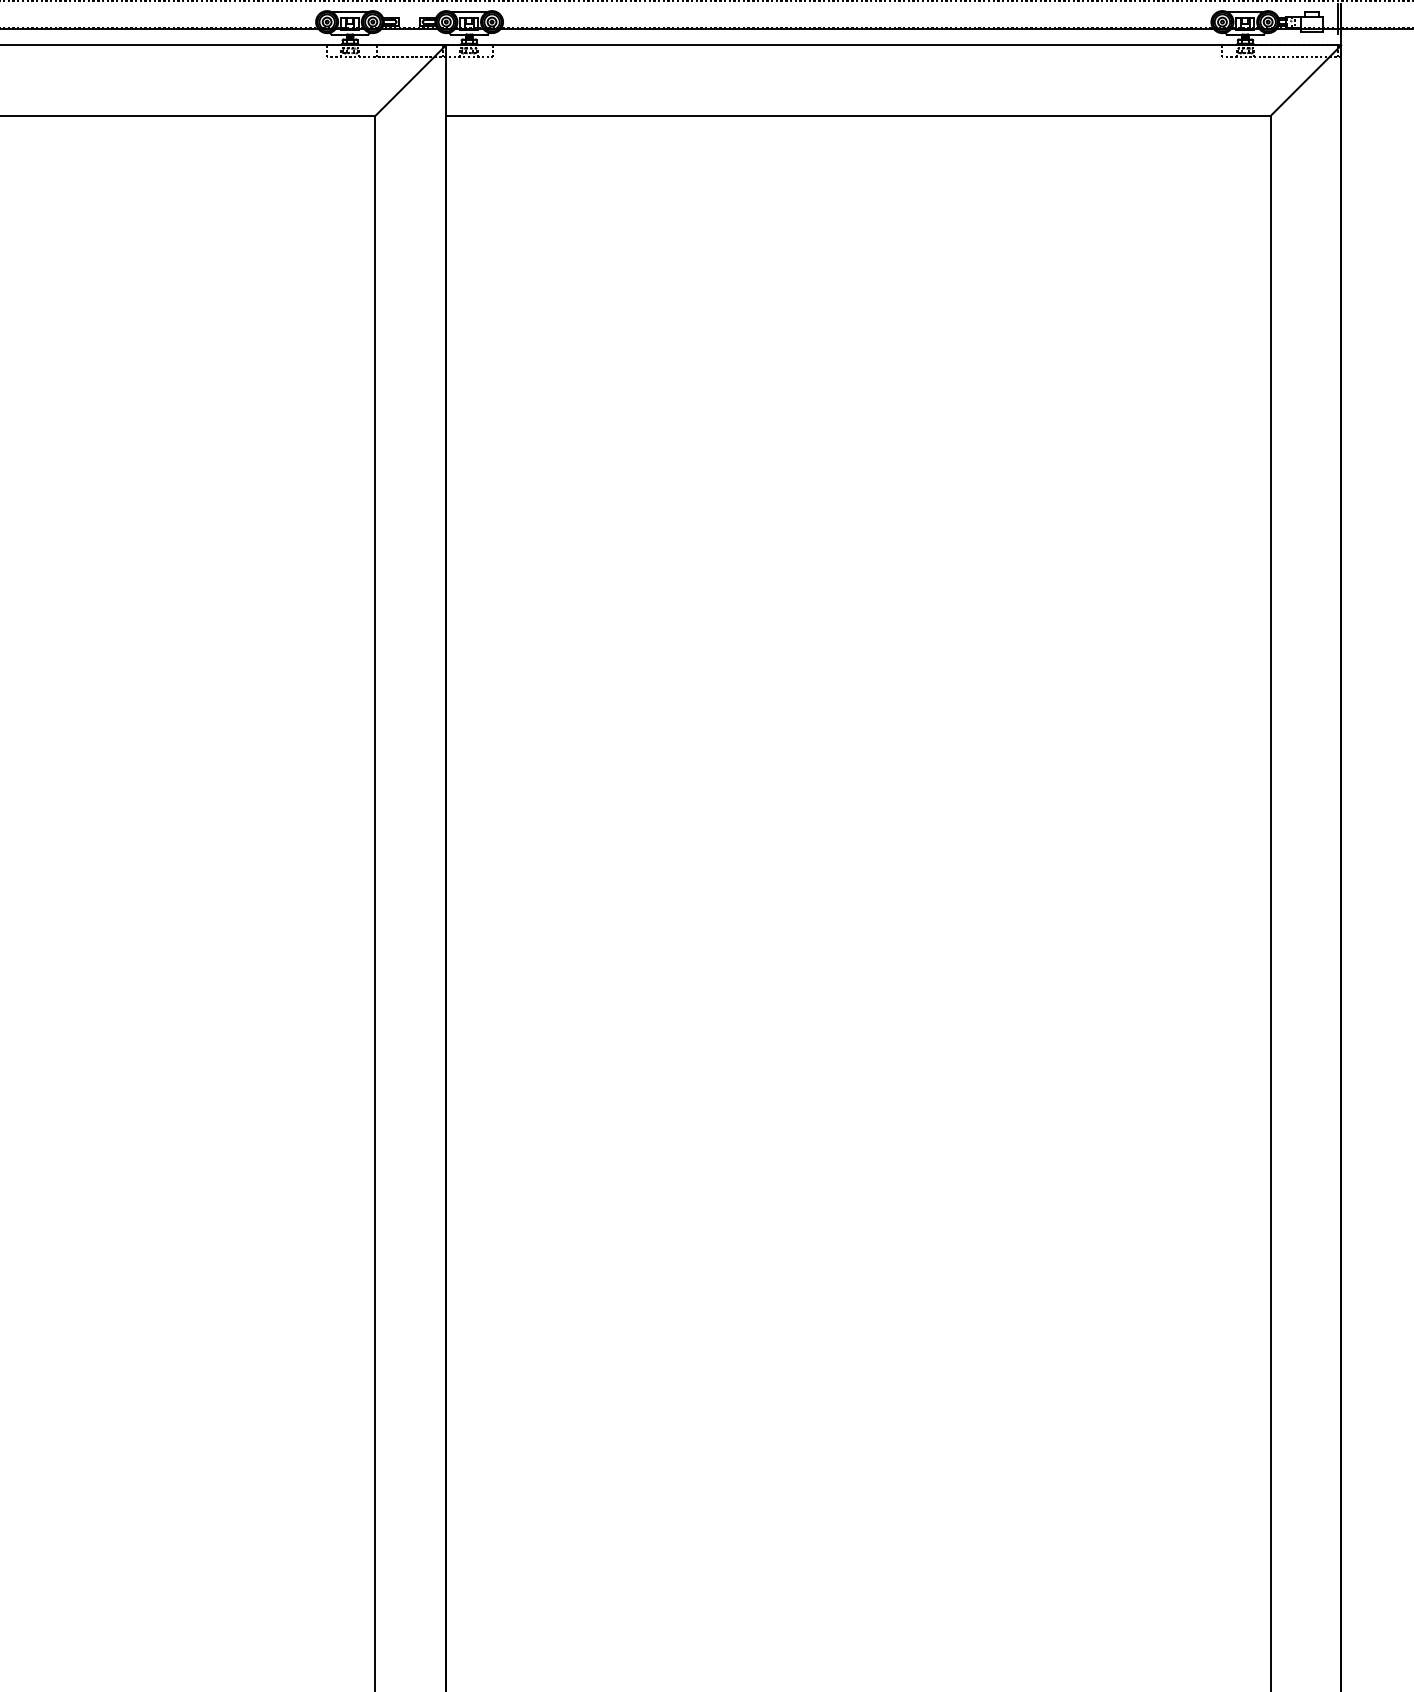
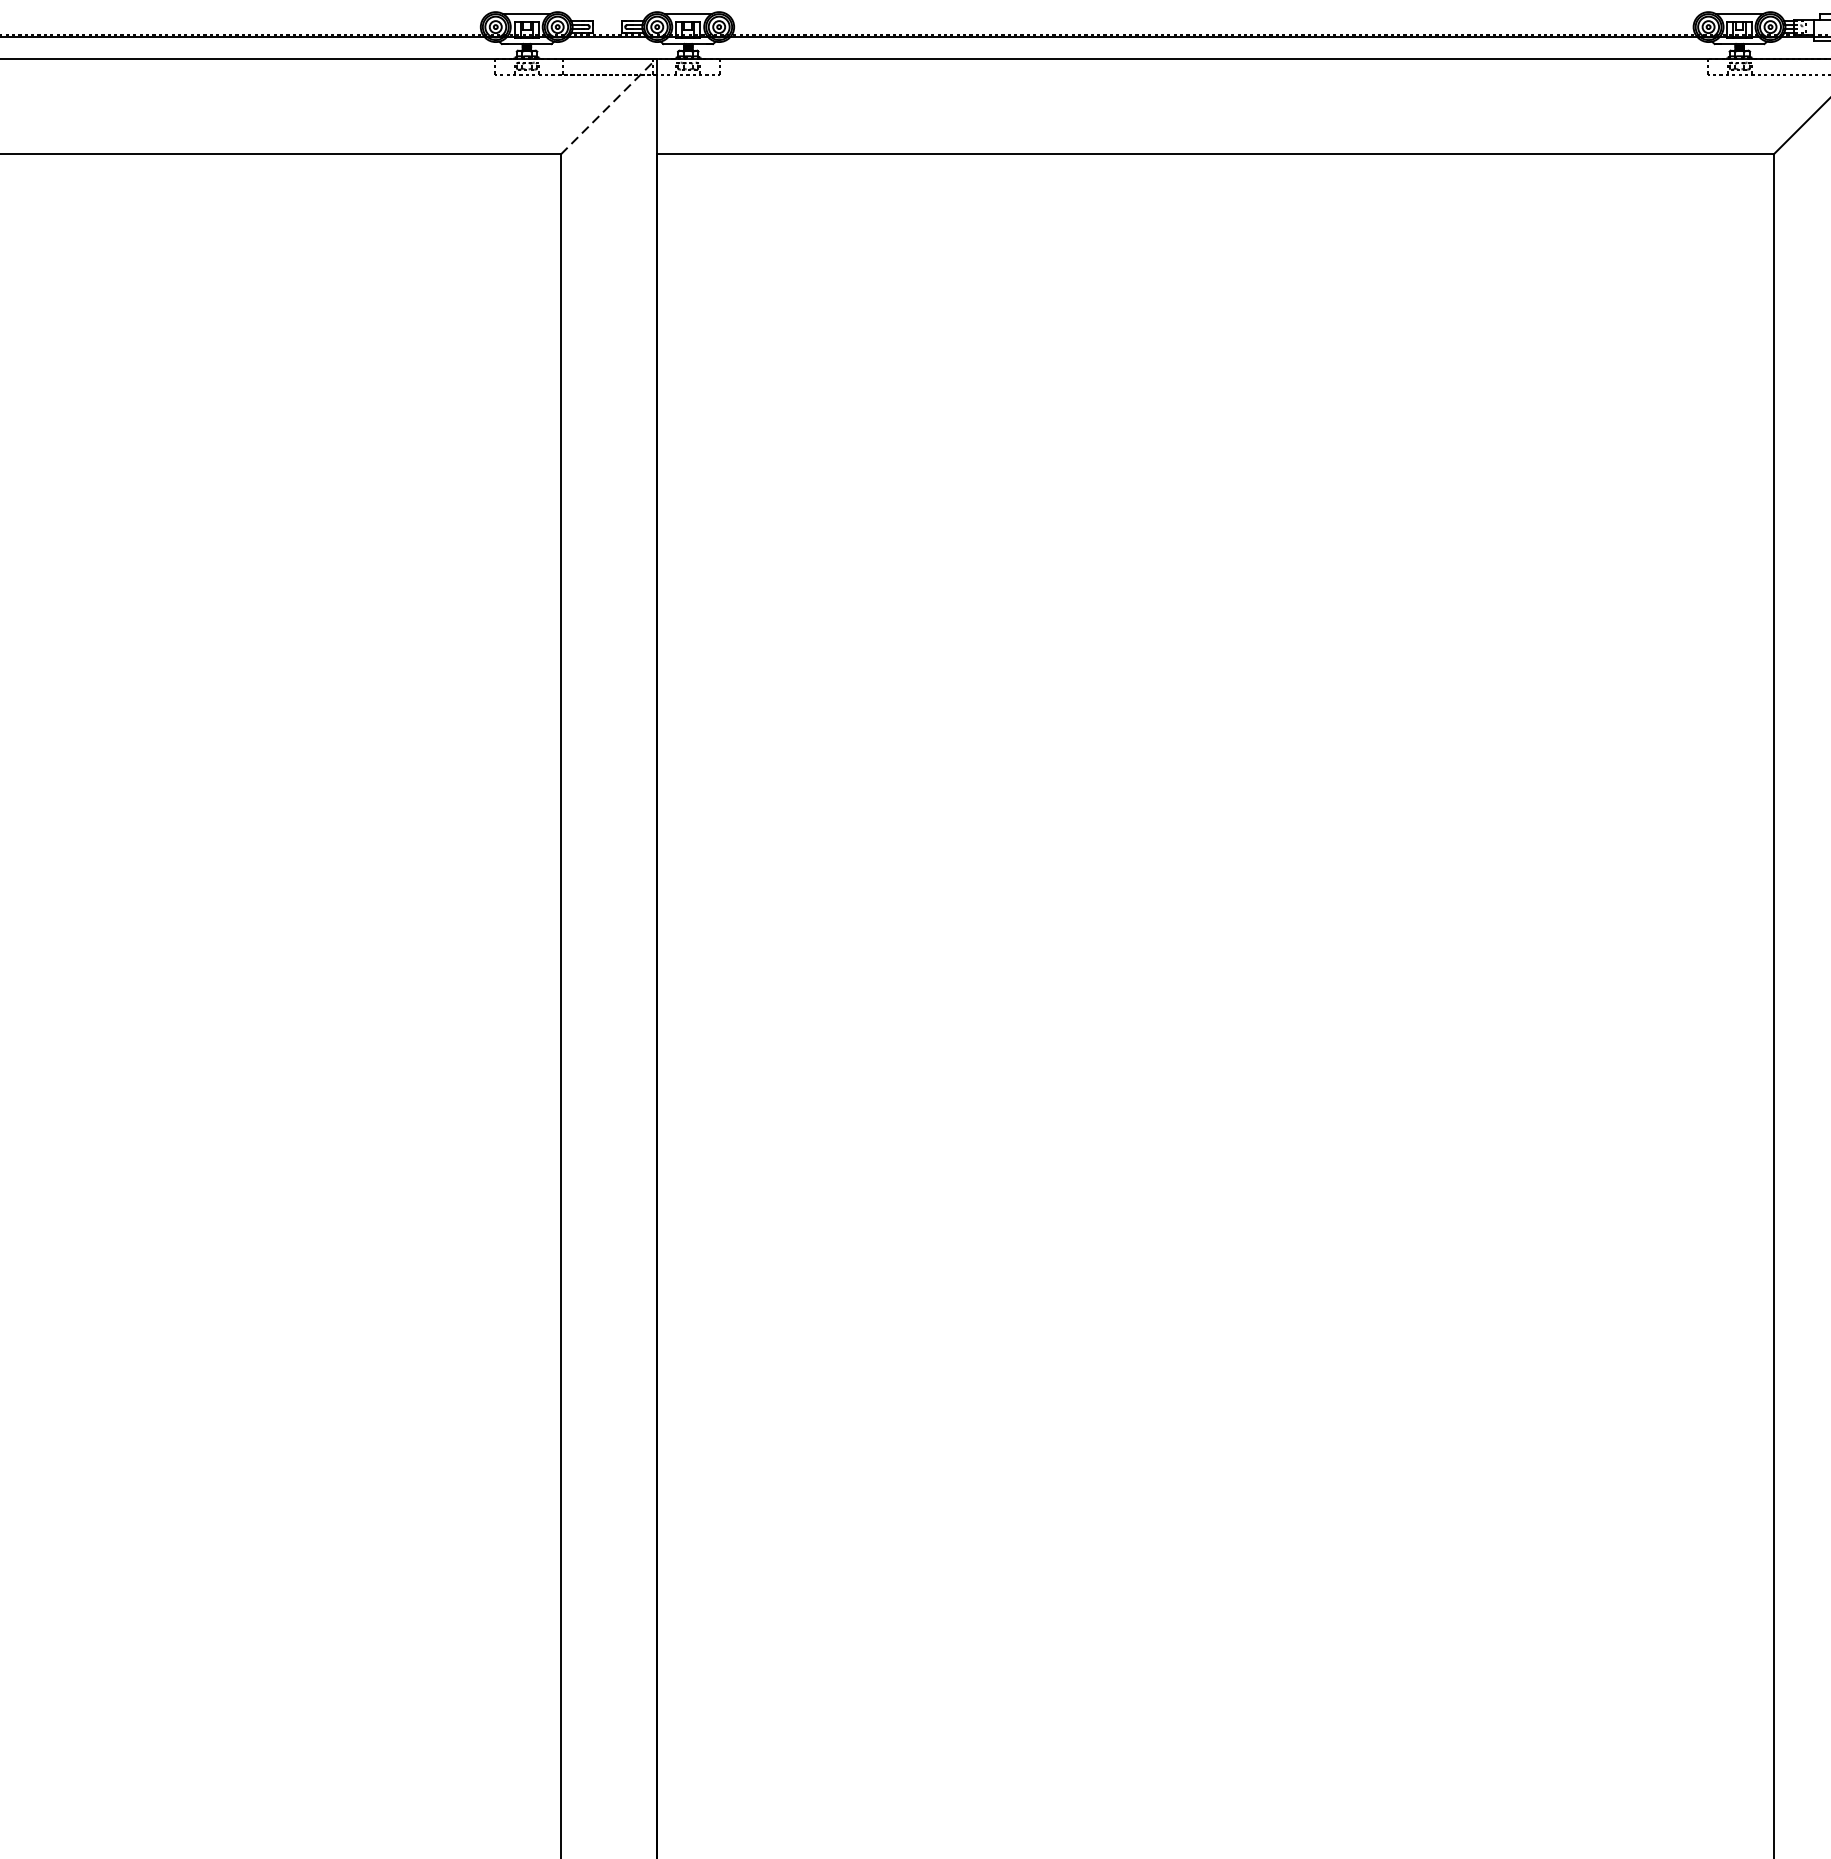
line: (410, 80) -> (608, 106), solid -> dashed

